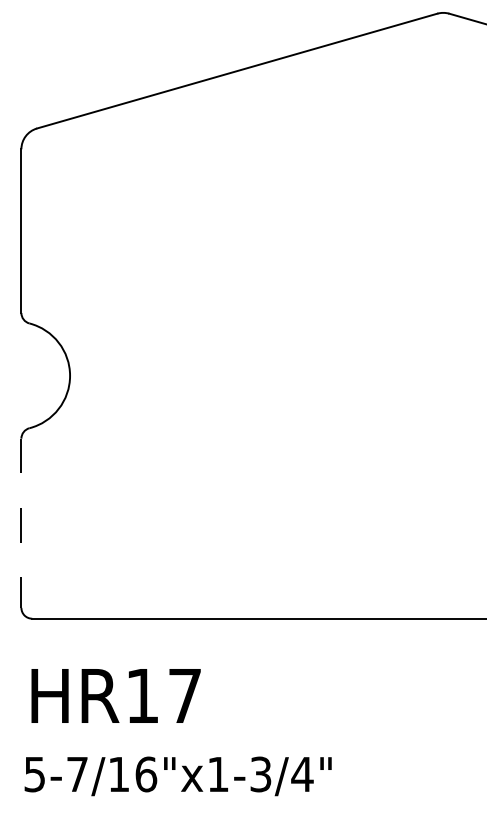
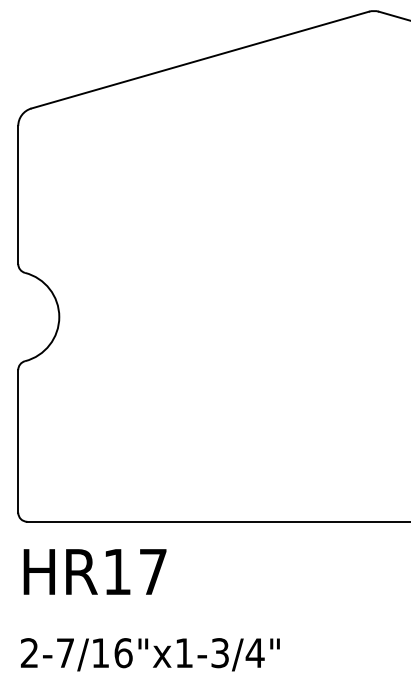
line: (21, 523) -> (18, 441), dashed -> solid
text: (115, 695) -> (94, 571), moved
text: (33, 774) -> (28, 653), 5-7/16"x1-3/4" -> 2-7/16"x1-3/4"

